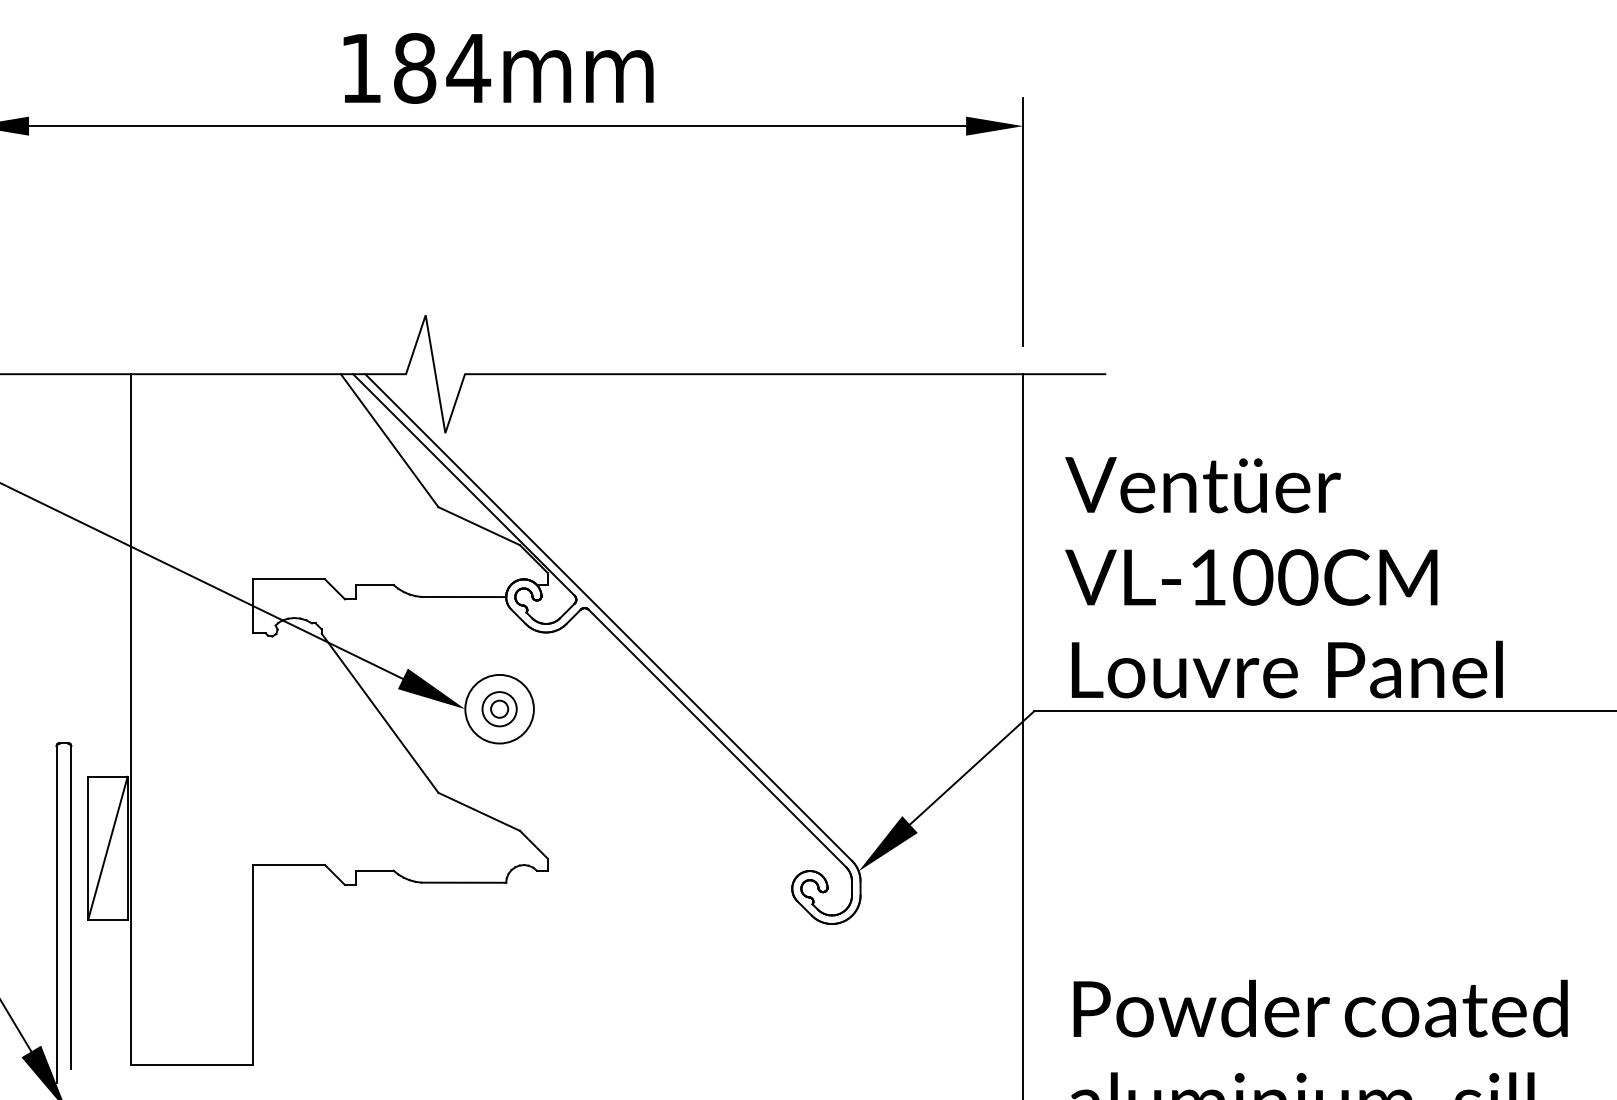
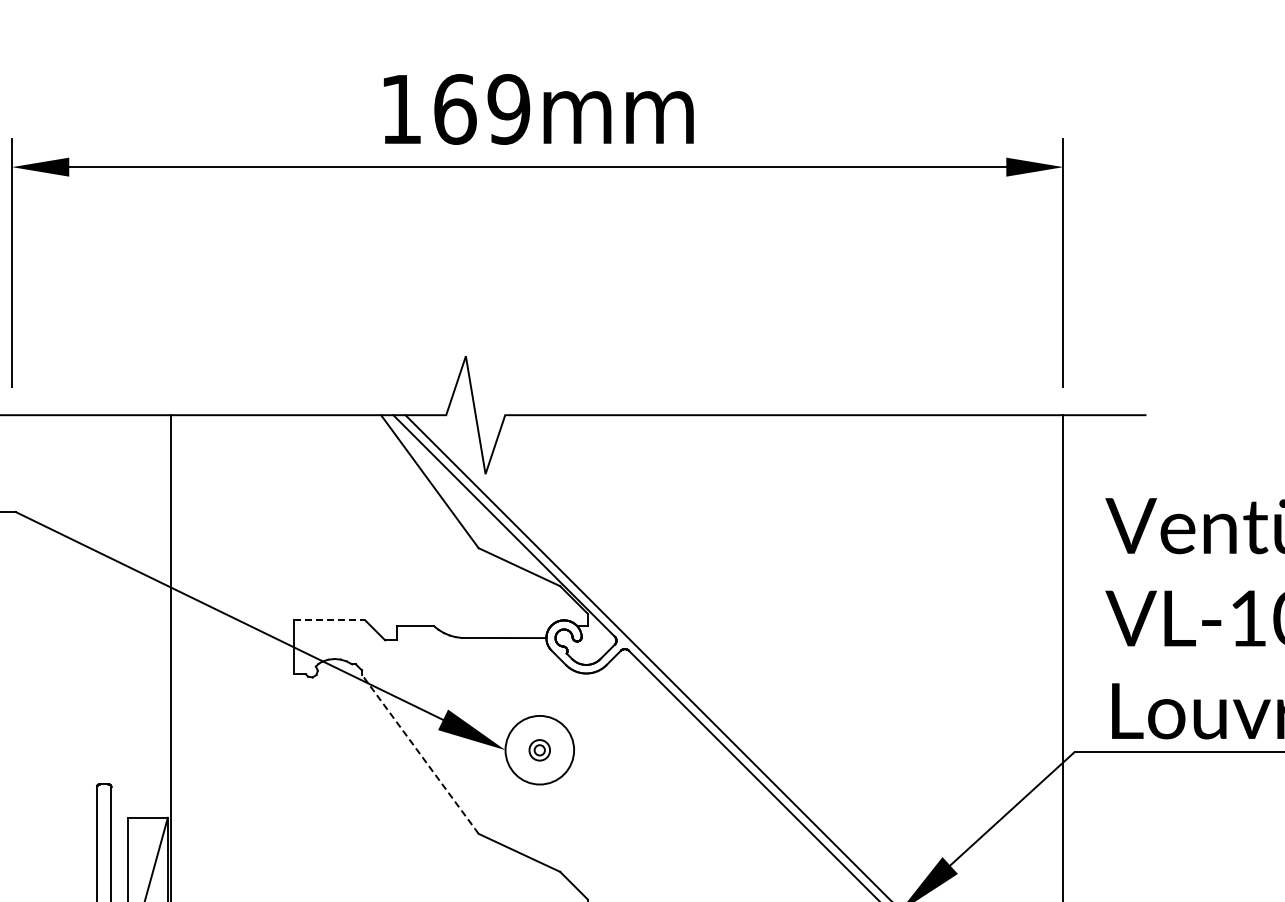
text: (442, 68) -> (482, 109), 184mm -> 169mm
line: (289, 579) -> (329, 620), solid -> dashed
part: (499, 709) -> (539, 750), size x0.6
line: (380, 713) -> (420, 754), solid -> dashed

